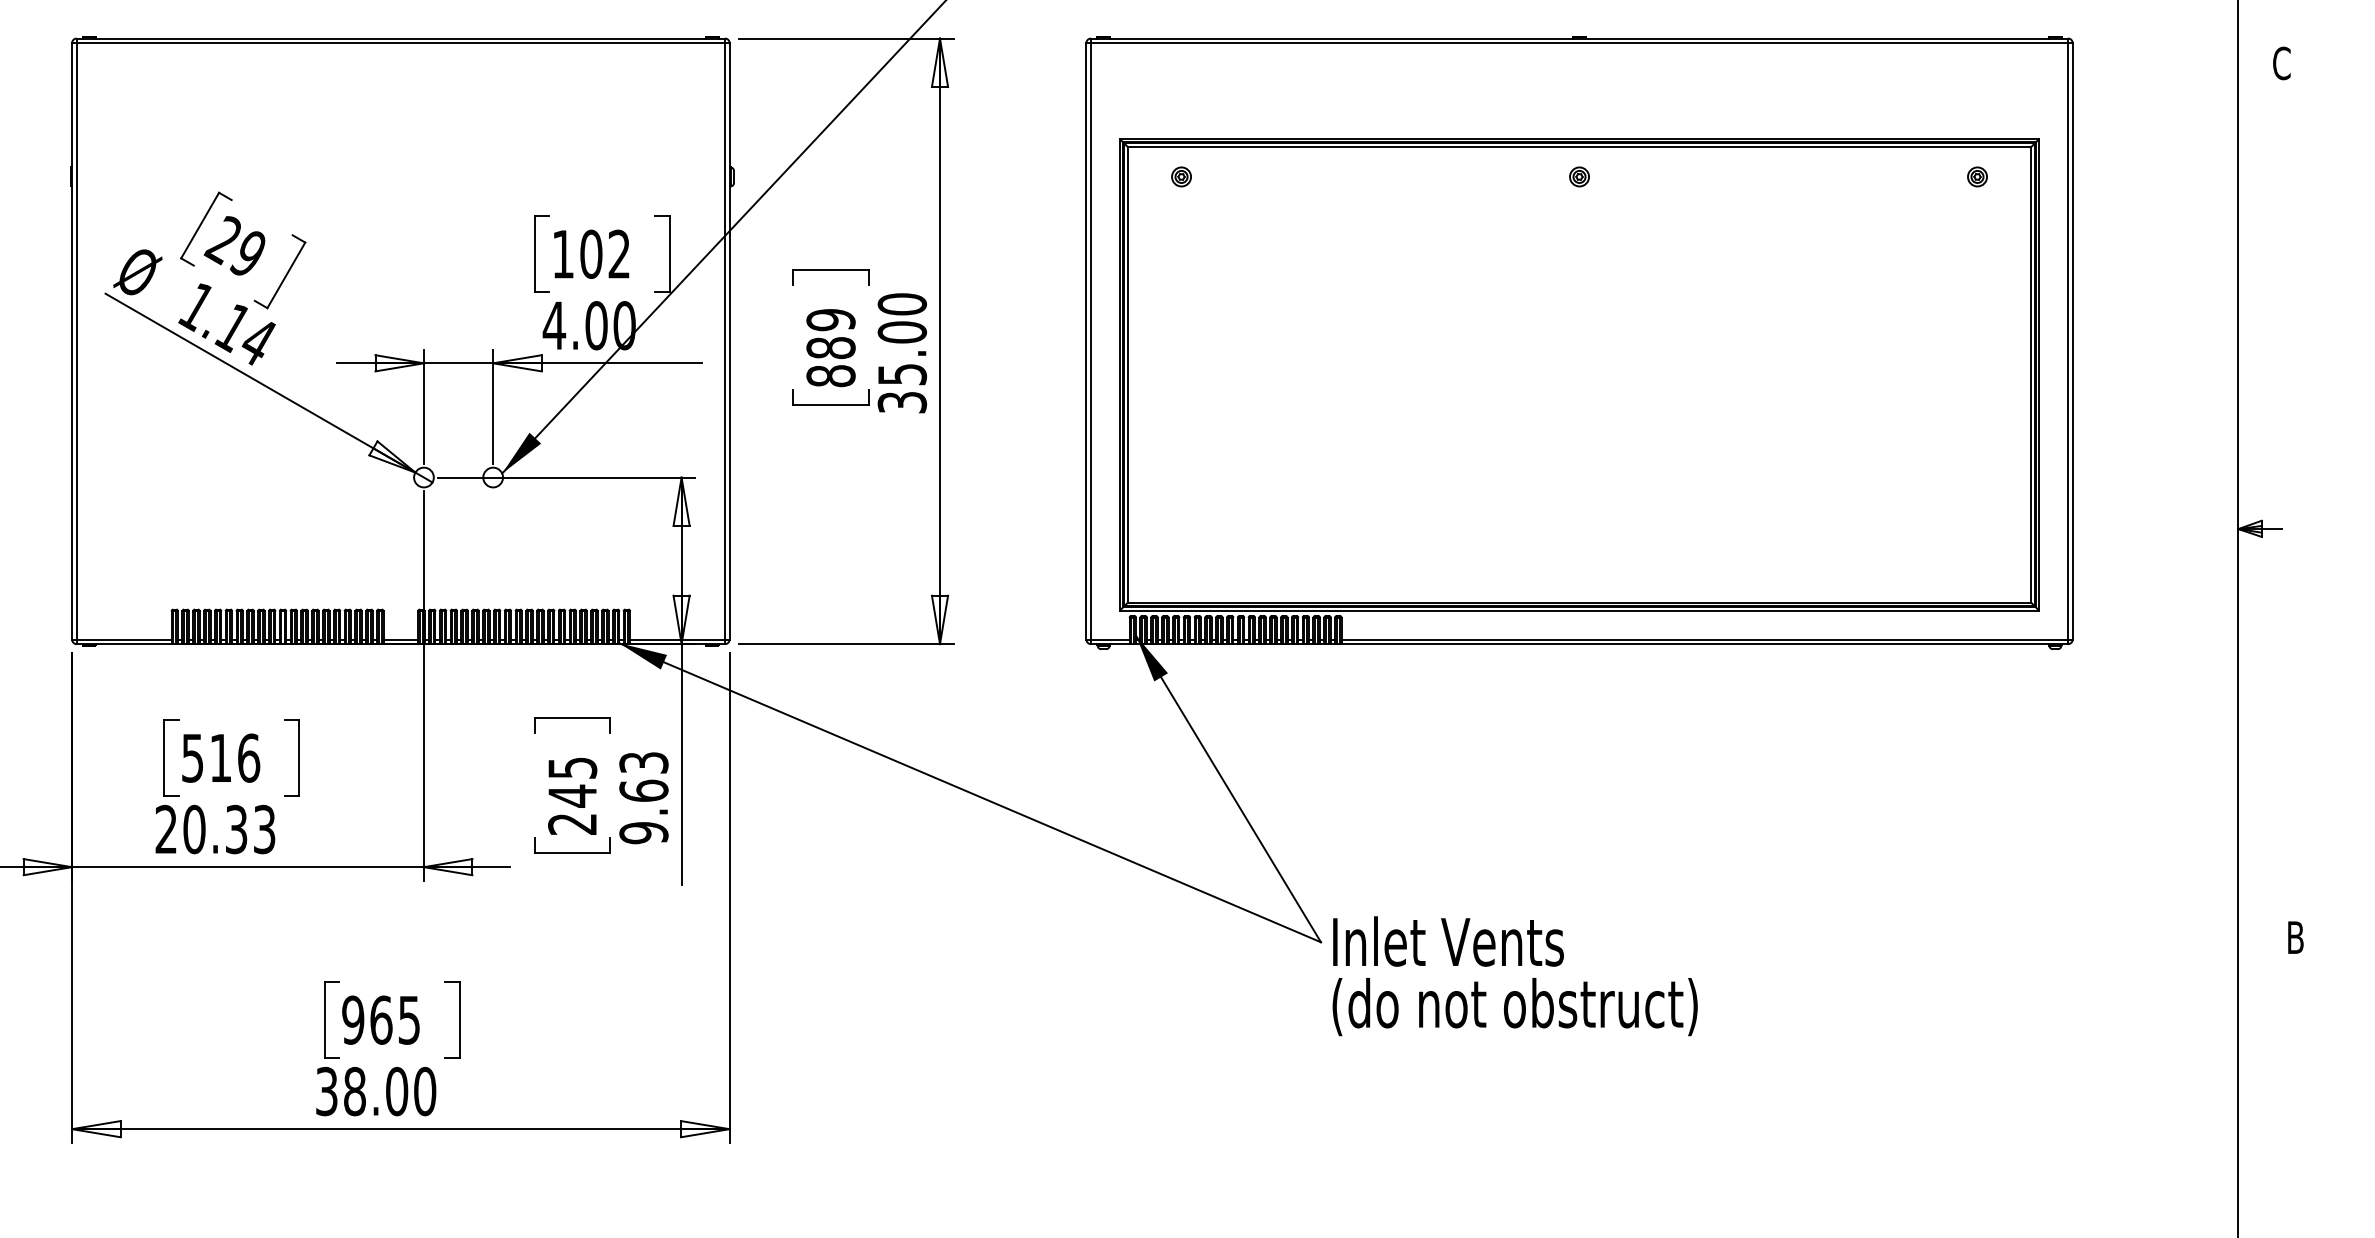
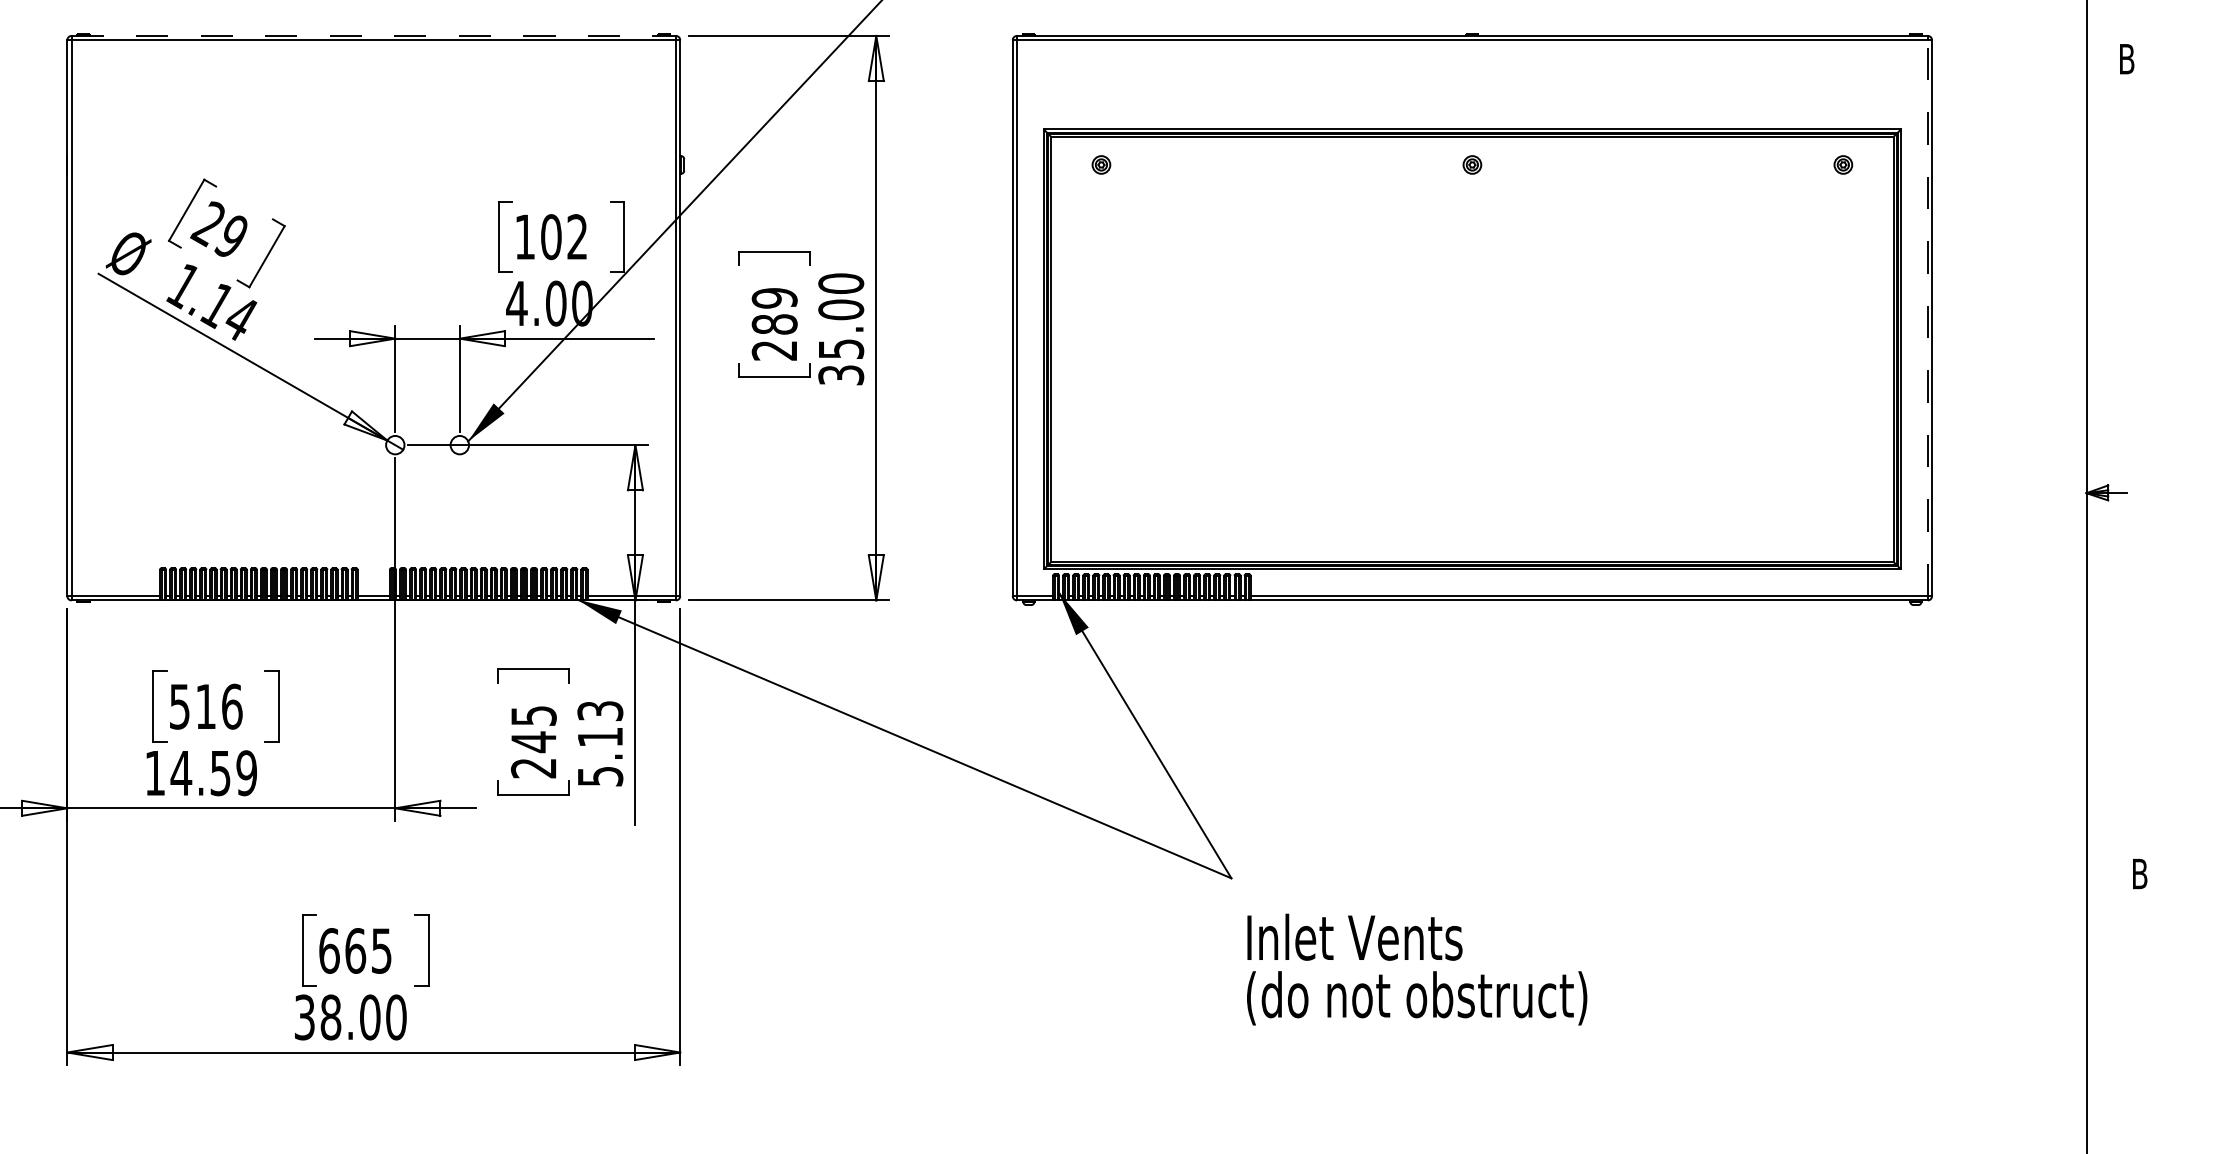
line: (401, 38) -> (374, 35), solid -> dashed
text: (2281, 63) -> (2126, 59), C -> B
line: (2068, 340) -> (1928, 317), solid -> dashed
text: (830, 376) -> (774, 350), 889 -> 289
text: (643, 811) -> (599, 756), 9.63 -> 5.13
text: (215, 829) -> (200, 773), 20.33 -> 14.59
text: (1514, 976) -> (1416, 969), moved
text: (353, 1019) -> (329, 950), 965 -> 665

